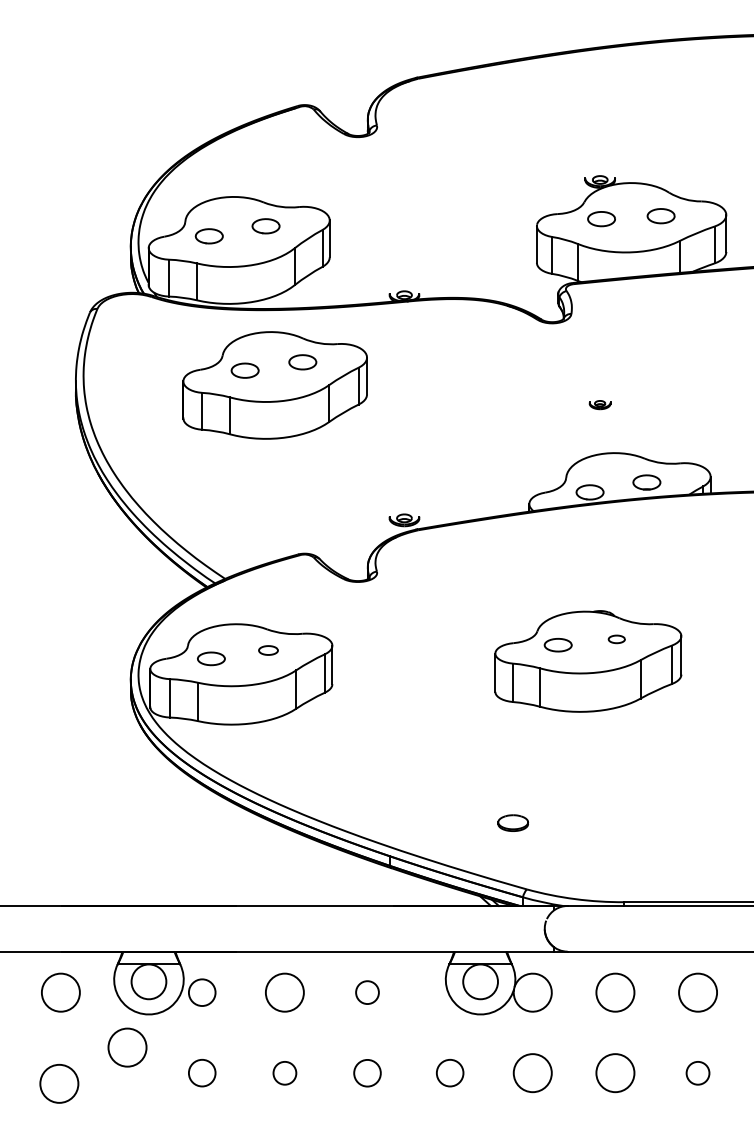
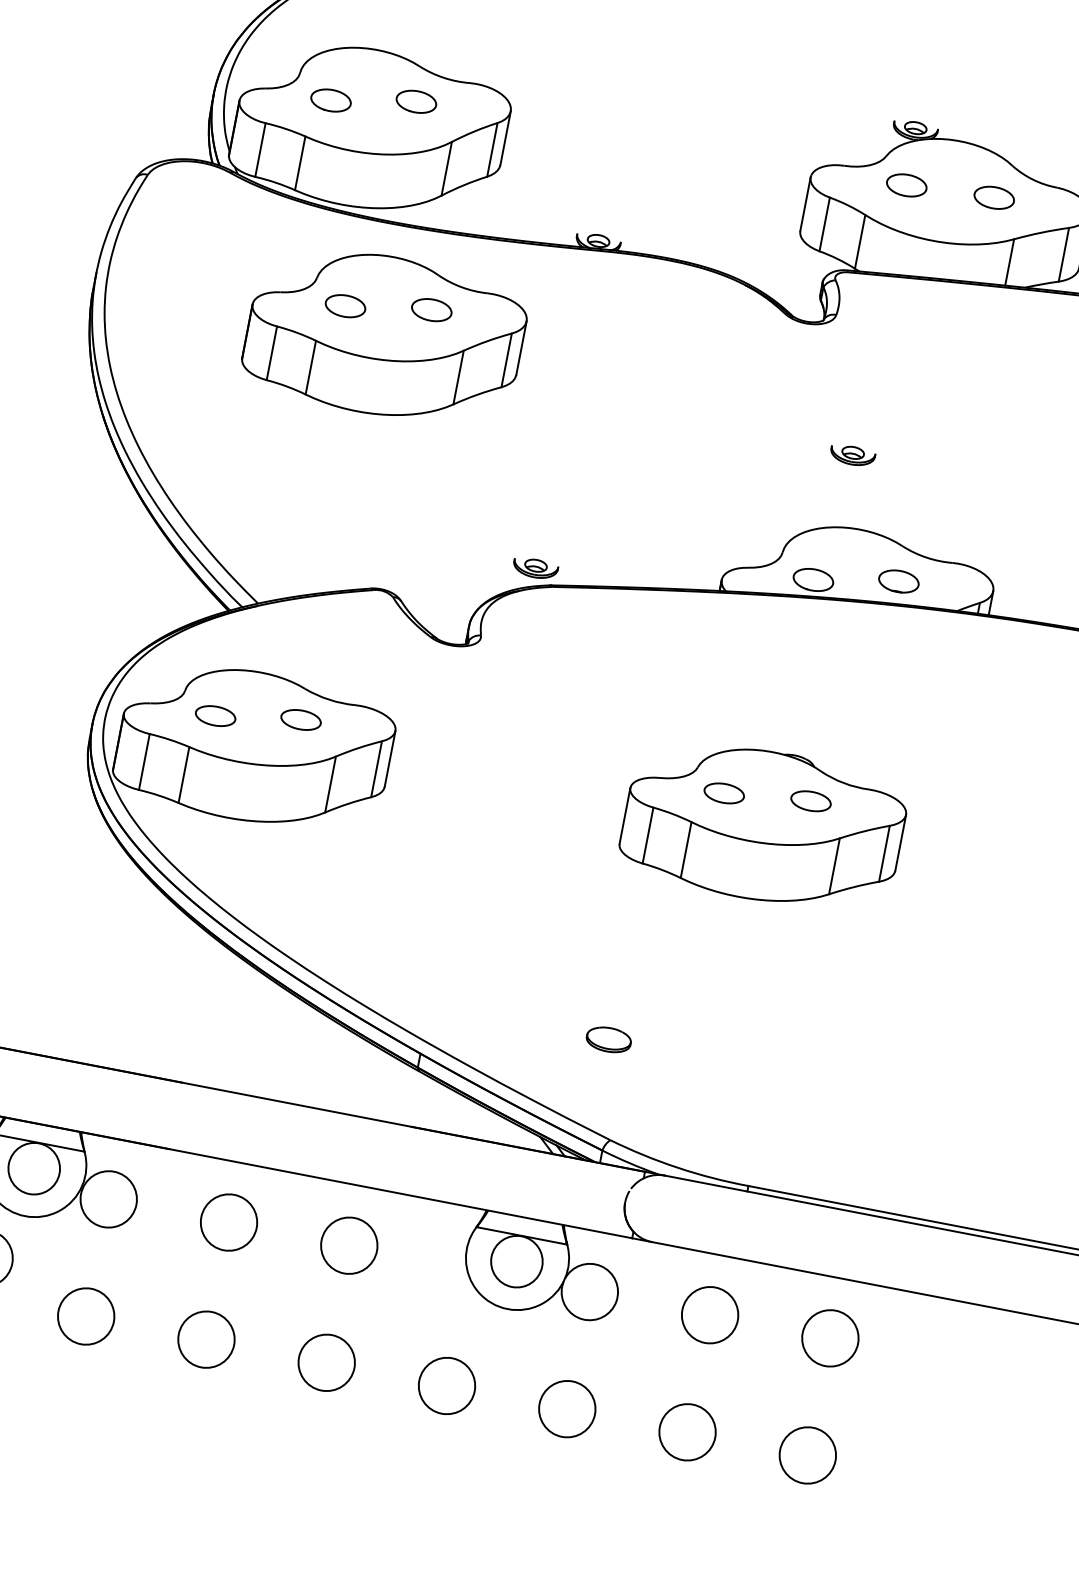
part: (599, 404) -> (851, 454), size x1.43
part: (616, 639) -> (810, 801), size x1.67
part: (268, 650) -> (301, 719), size x1.43
circle: (202, 992) -> (109, 1199), size x1.43
circle: (367, 992) -> (349, 1245), size x1.67
circle: (202, 1073) -> (86, 1317), size x1.43
circle: (284, 1073) -> (205, 1340), size x1.67
circle: (367, 1073) -> (326, 1363), size x1.43
circle: (450, 1073) -> (447, 1386), size x1.43
circle: (697, 1073) -> (806, 1455), size x1.67

